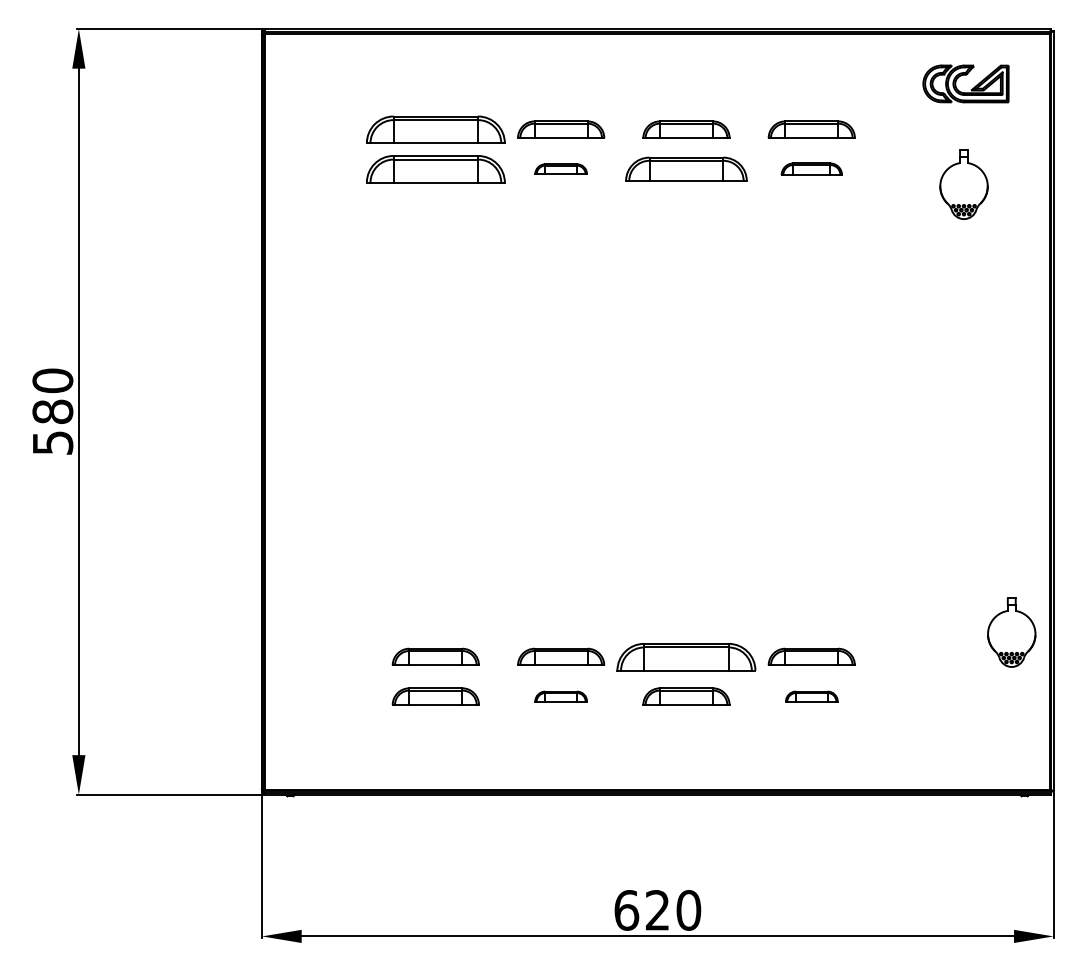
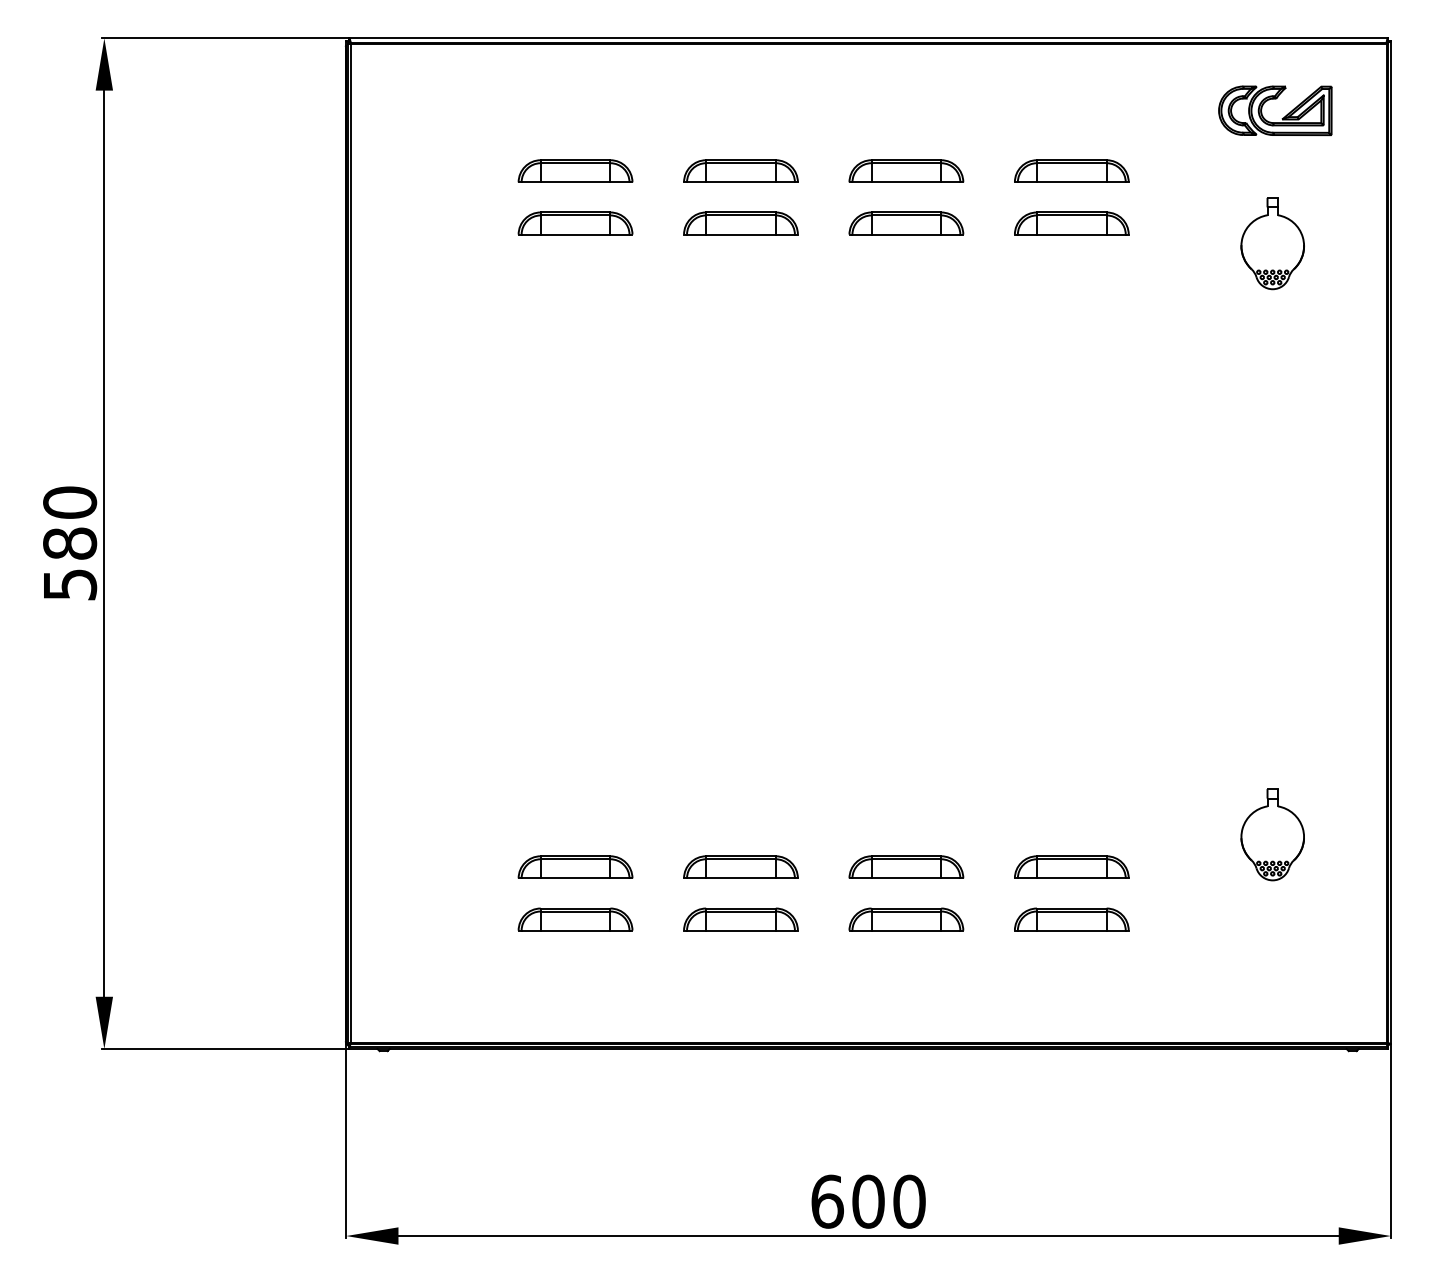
part: (435, 129) -> (575, 170), size x0.62
part: (435, 169) -> (575, 223), size x0.62
part: (560, 169) -> (740, 223), size x1.67
part: (686, 169) -> (906, 223), size x0.71
part: (811, 169) -> (1071, 223), size x1.43
part: (1011, 632) -> (1272, 834), moved
part: (686, 656) -> (906, 866), size x0.62
part: (560, 696) -> (740, 919), size x1.67
part: (811, 696) -> (1071, 919), size x1.67
text: (657, 910) -> (868, 1201), 620 -> 600

